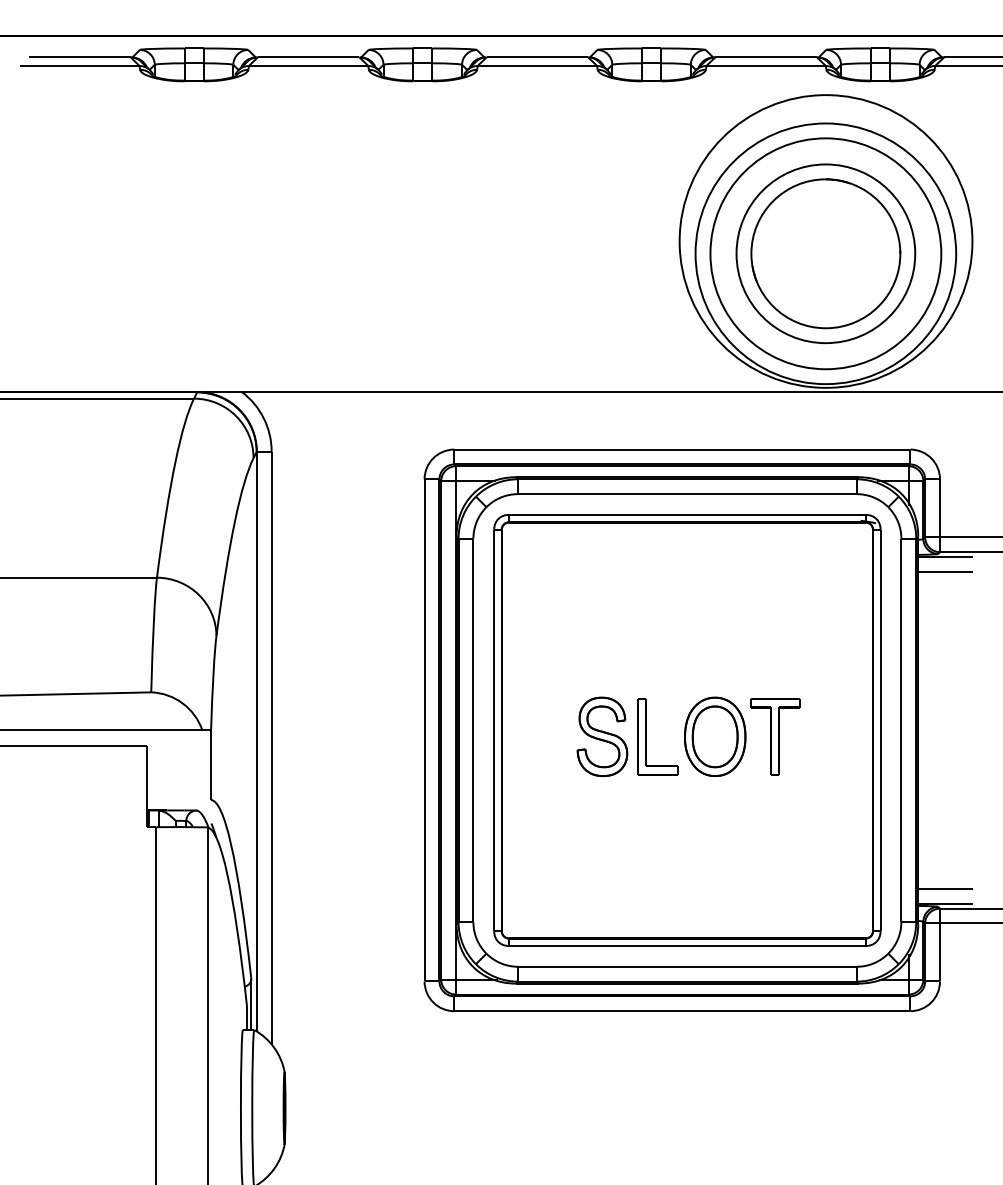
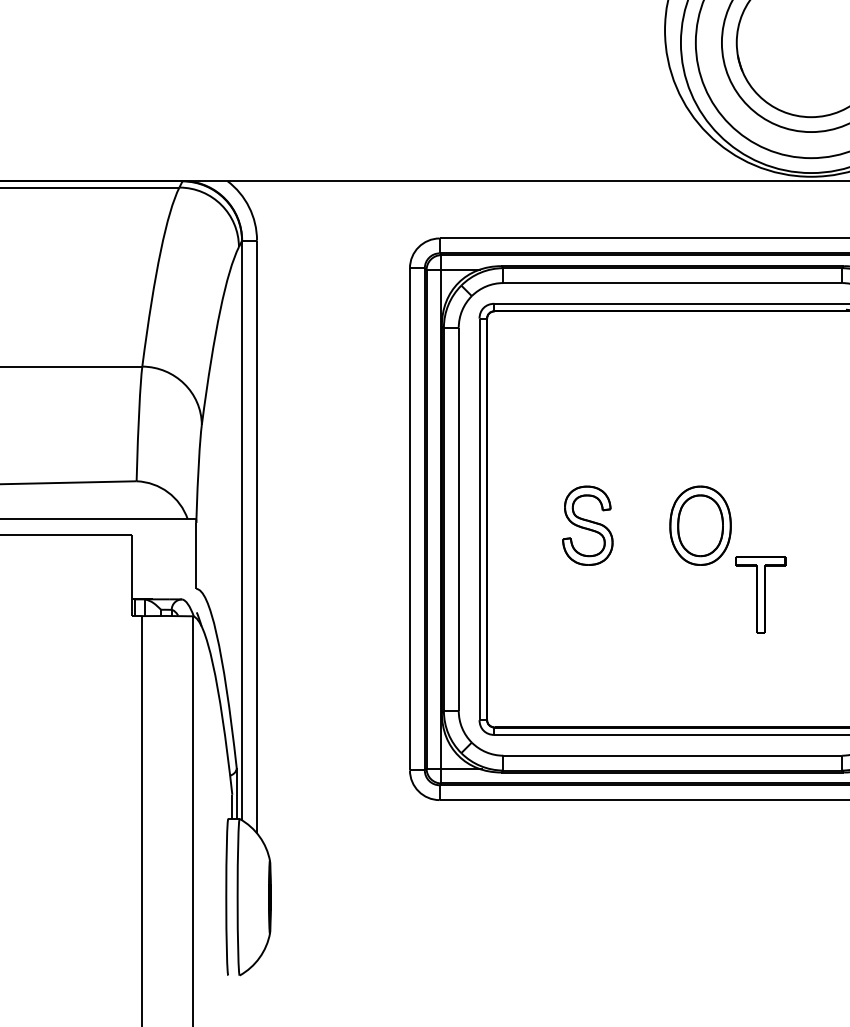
part: (646, 736) -> (631, 525), removed
part: (775, 736) -> (760, 594), moved

